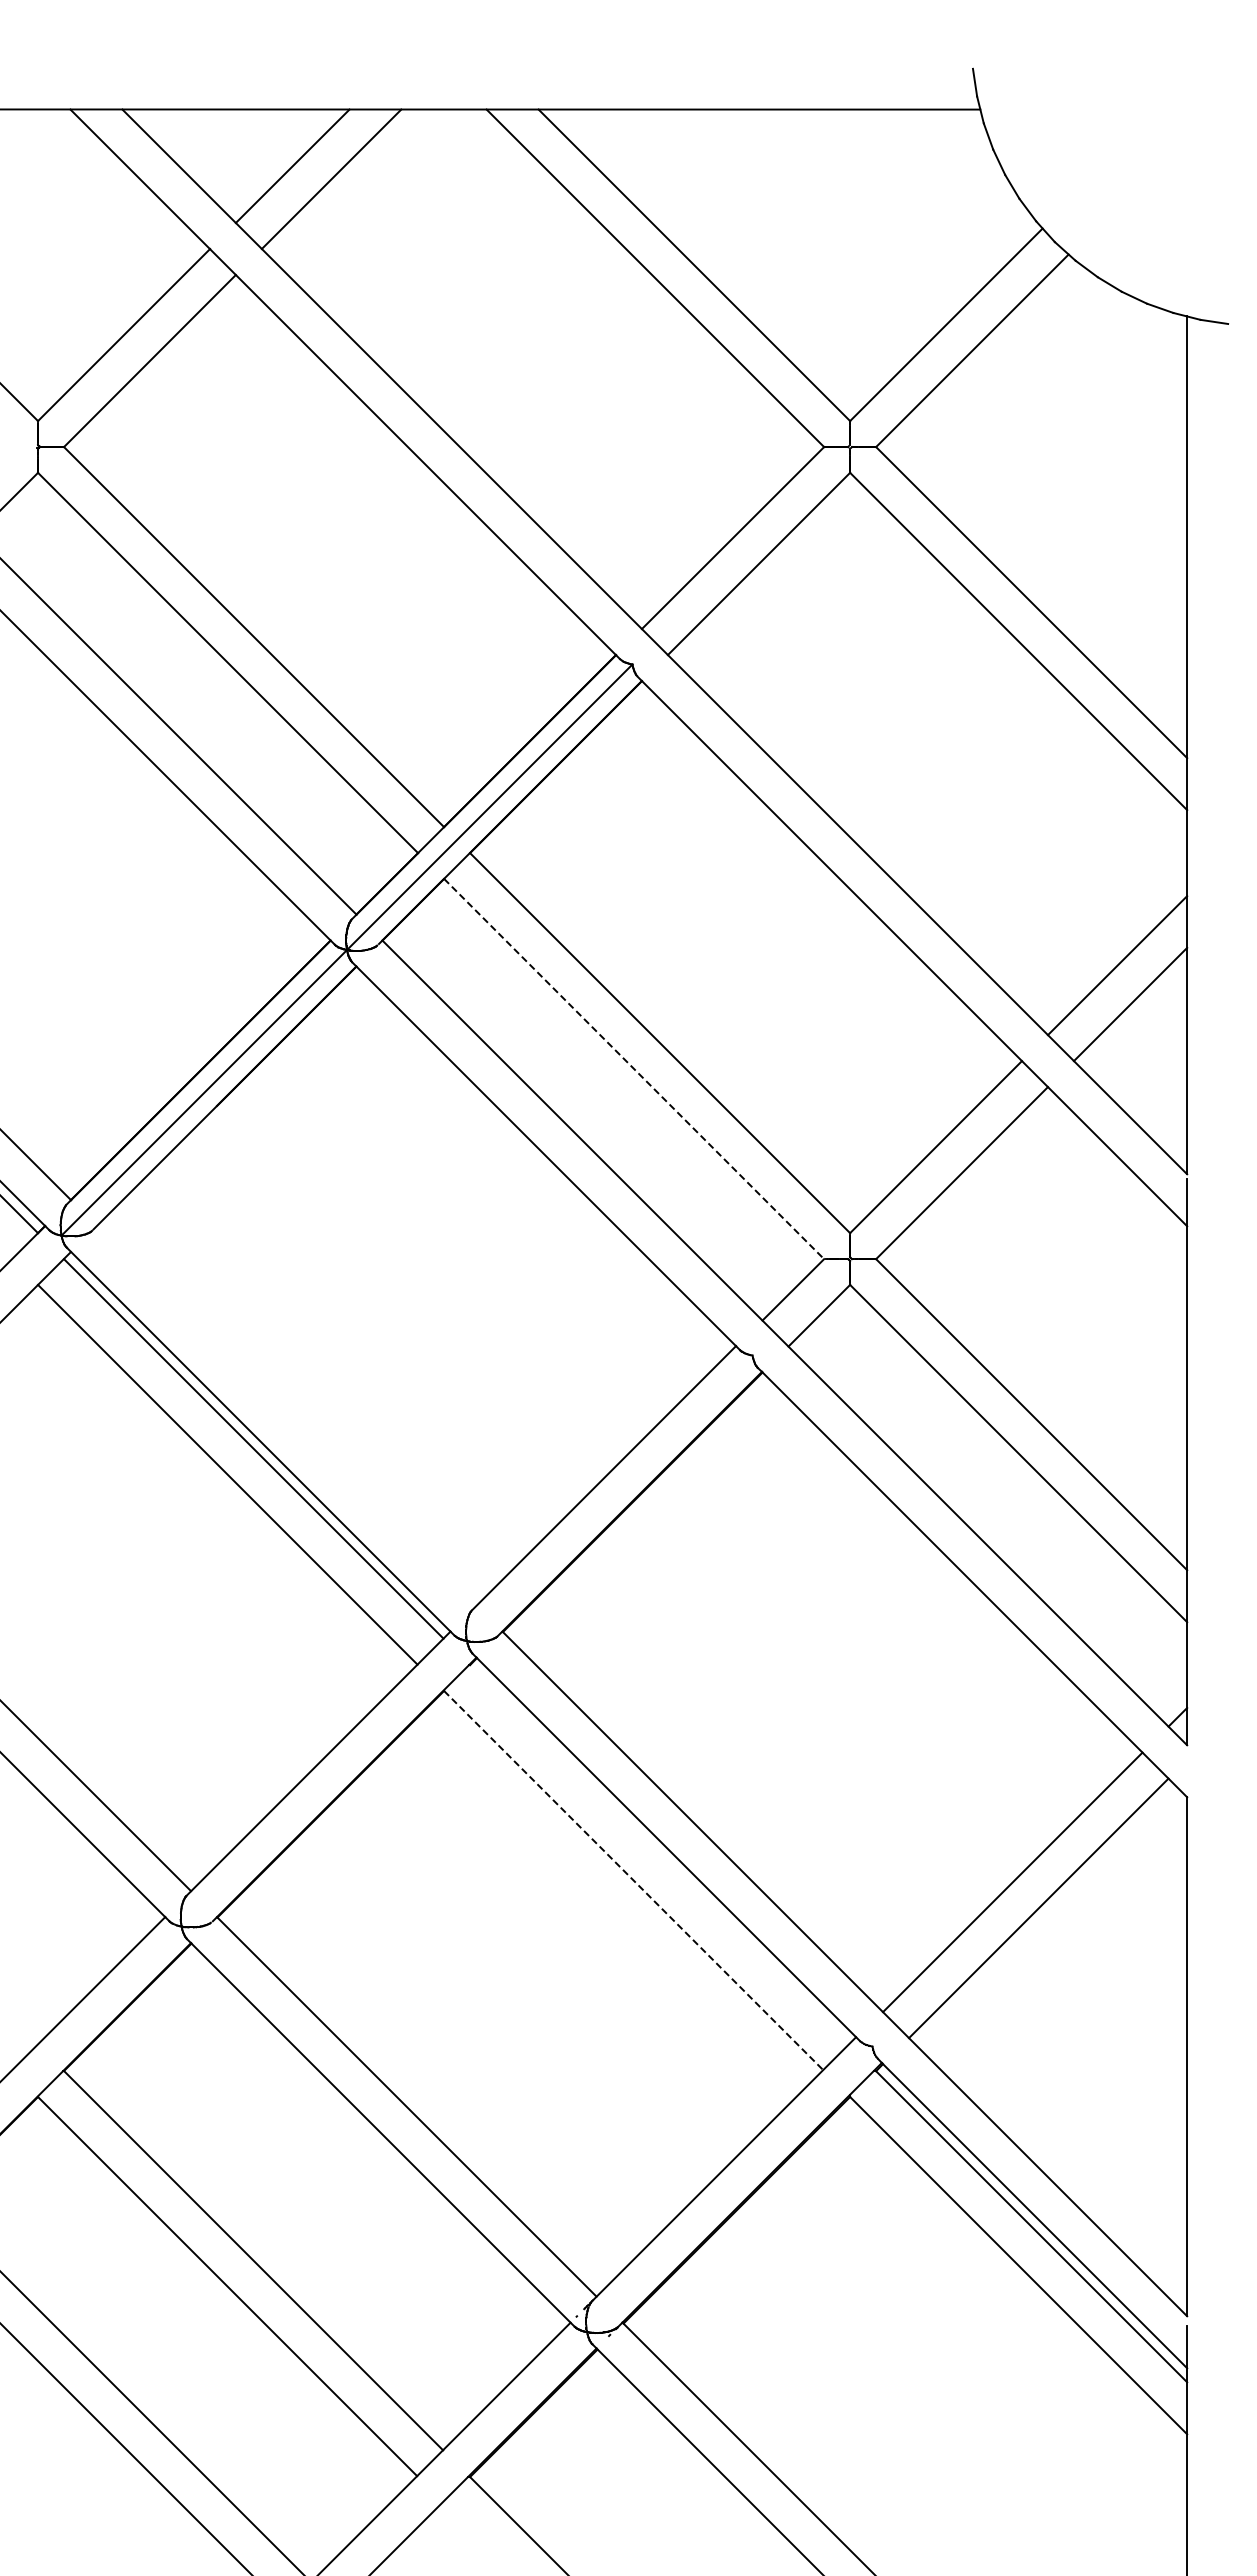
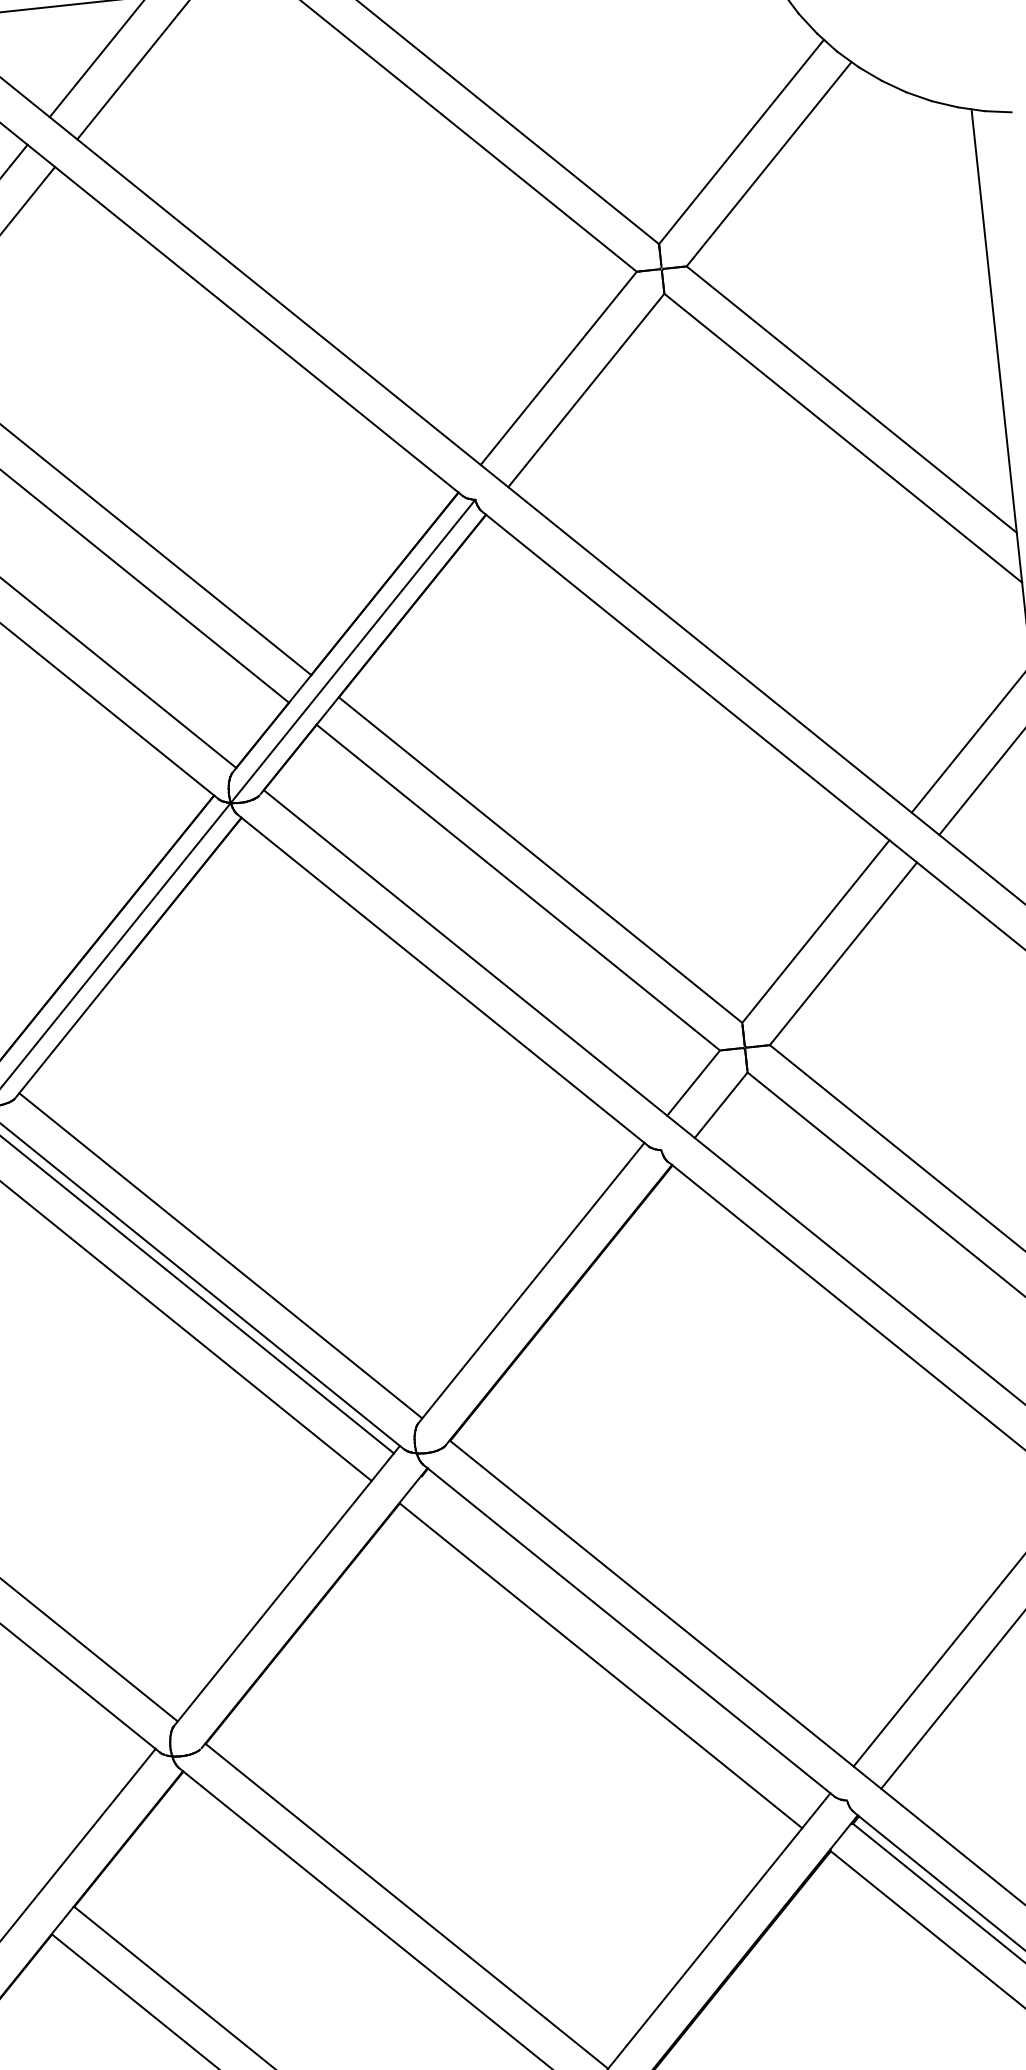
line: (634, 1069) -> (518, 888), dashed -> solid
line: (286, 1415) -> (220, 1255), added
line: (634, 1880) -> (601, 1665), dashed -> solid

